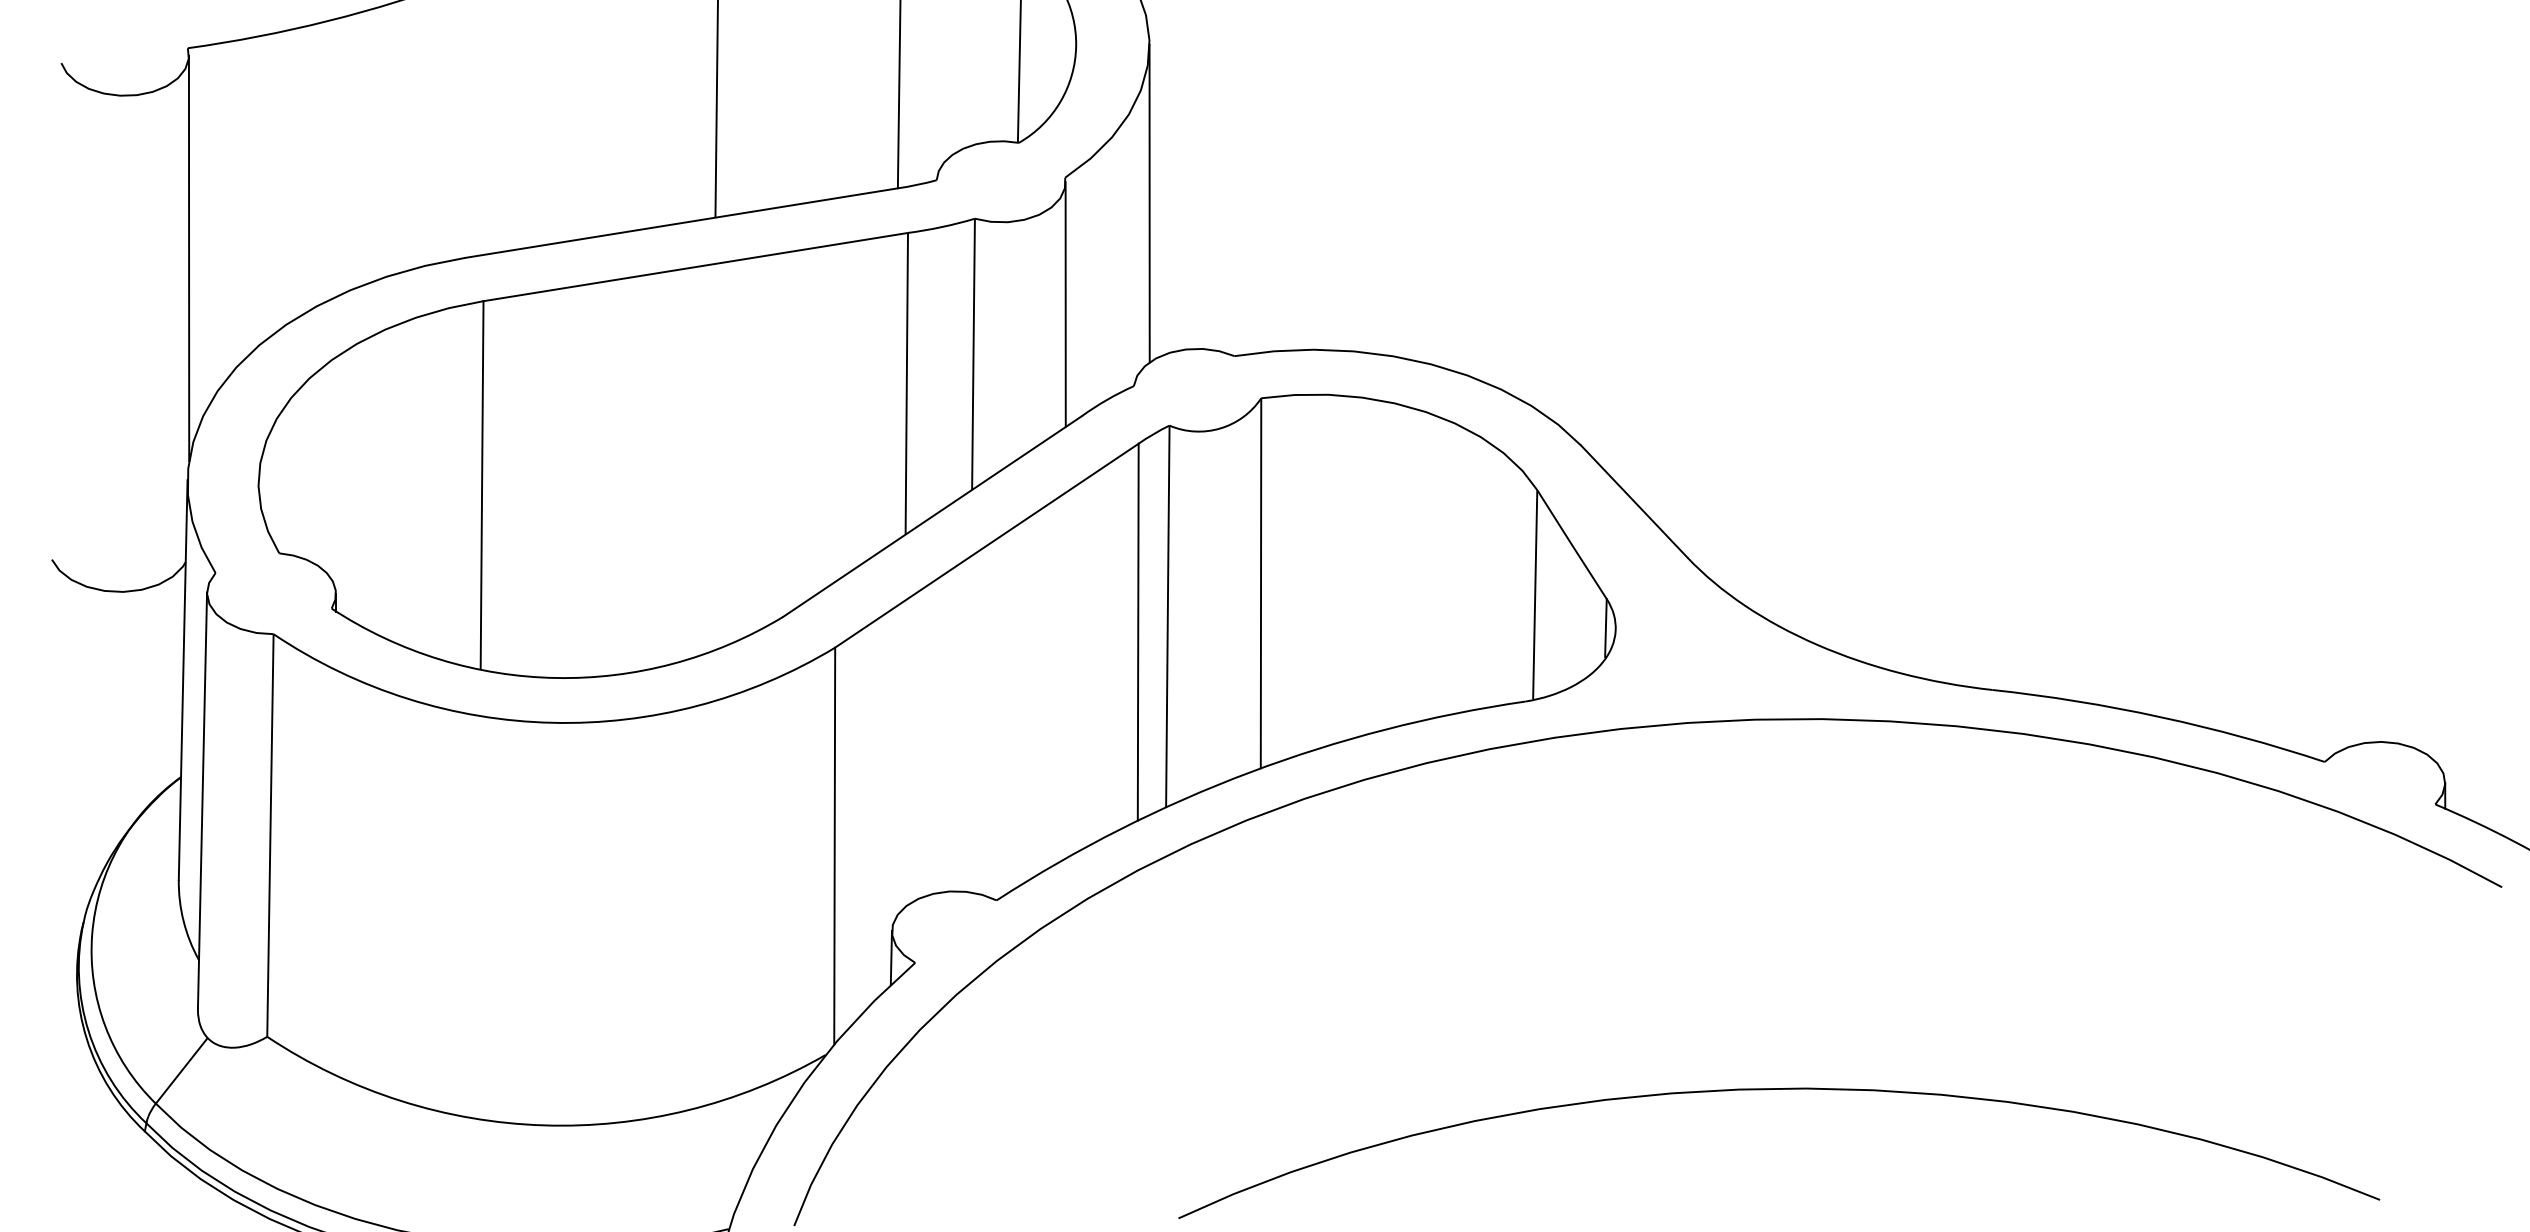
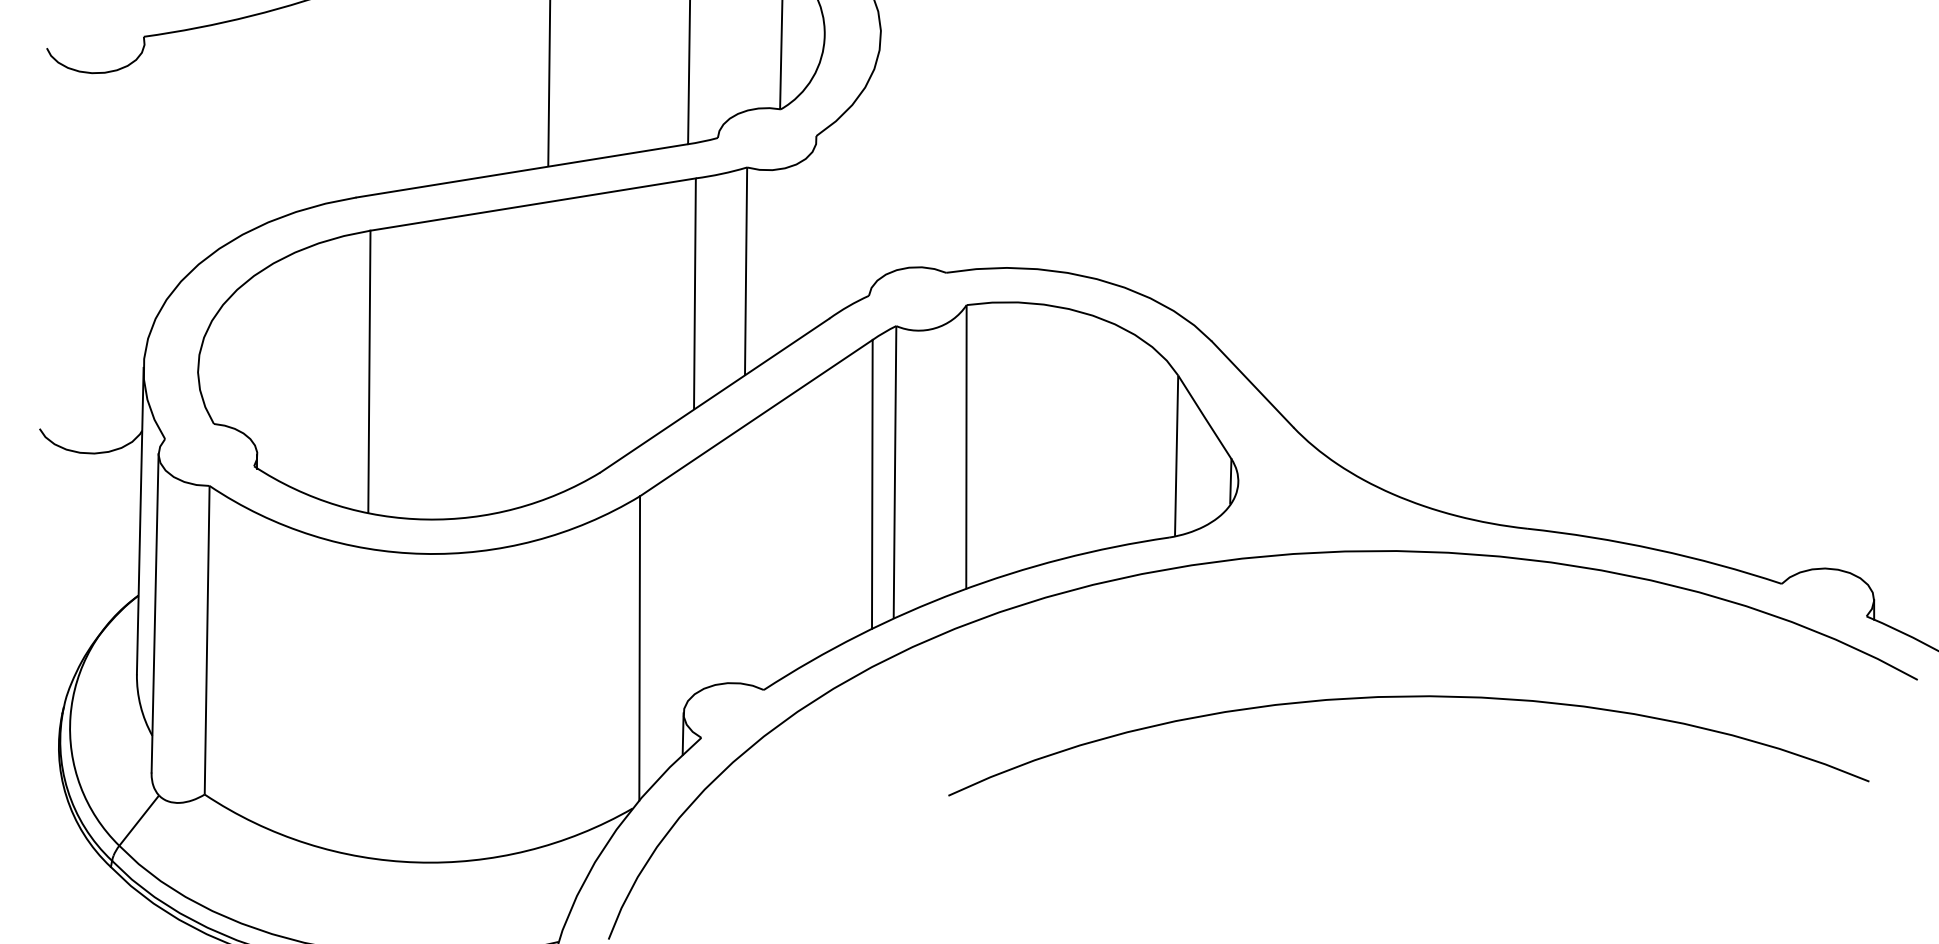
line: (1149, 203) -> (880, 155), removed
line: (188, 258) -> (144, 197), removed
line: (1065, 304) -> (816, 233), removed
curve: (1779, 1089) -> (1409, 696), moved

